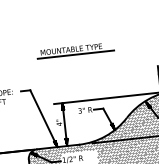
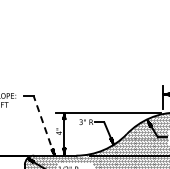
part: (74, 50) -> (82, 61), removed
line: (44, 119) -> (44, 126), solid -> dashed

